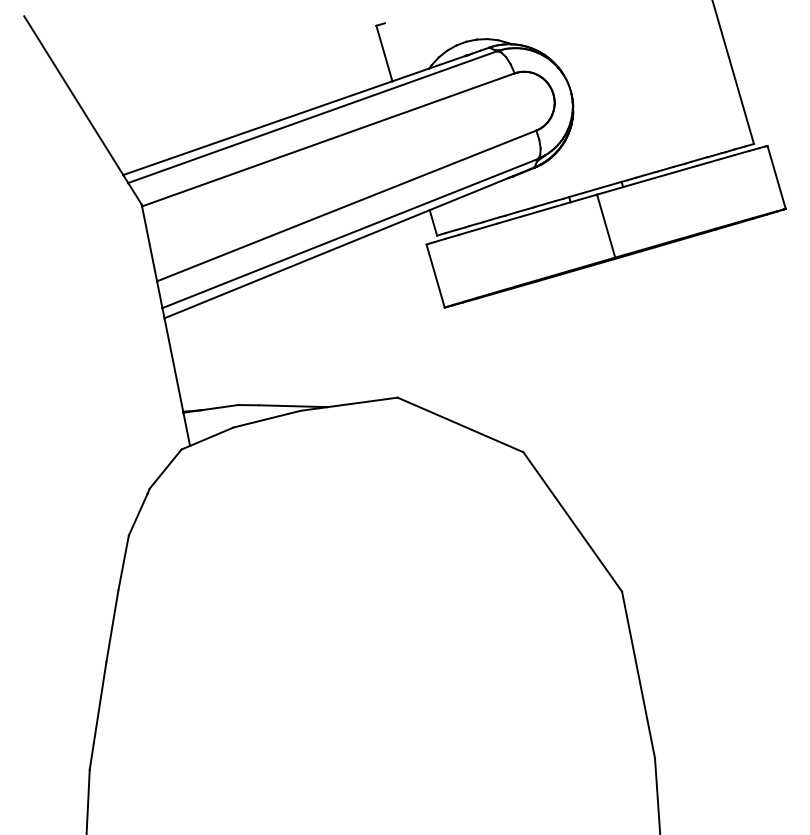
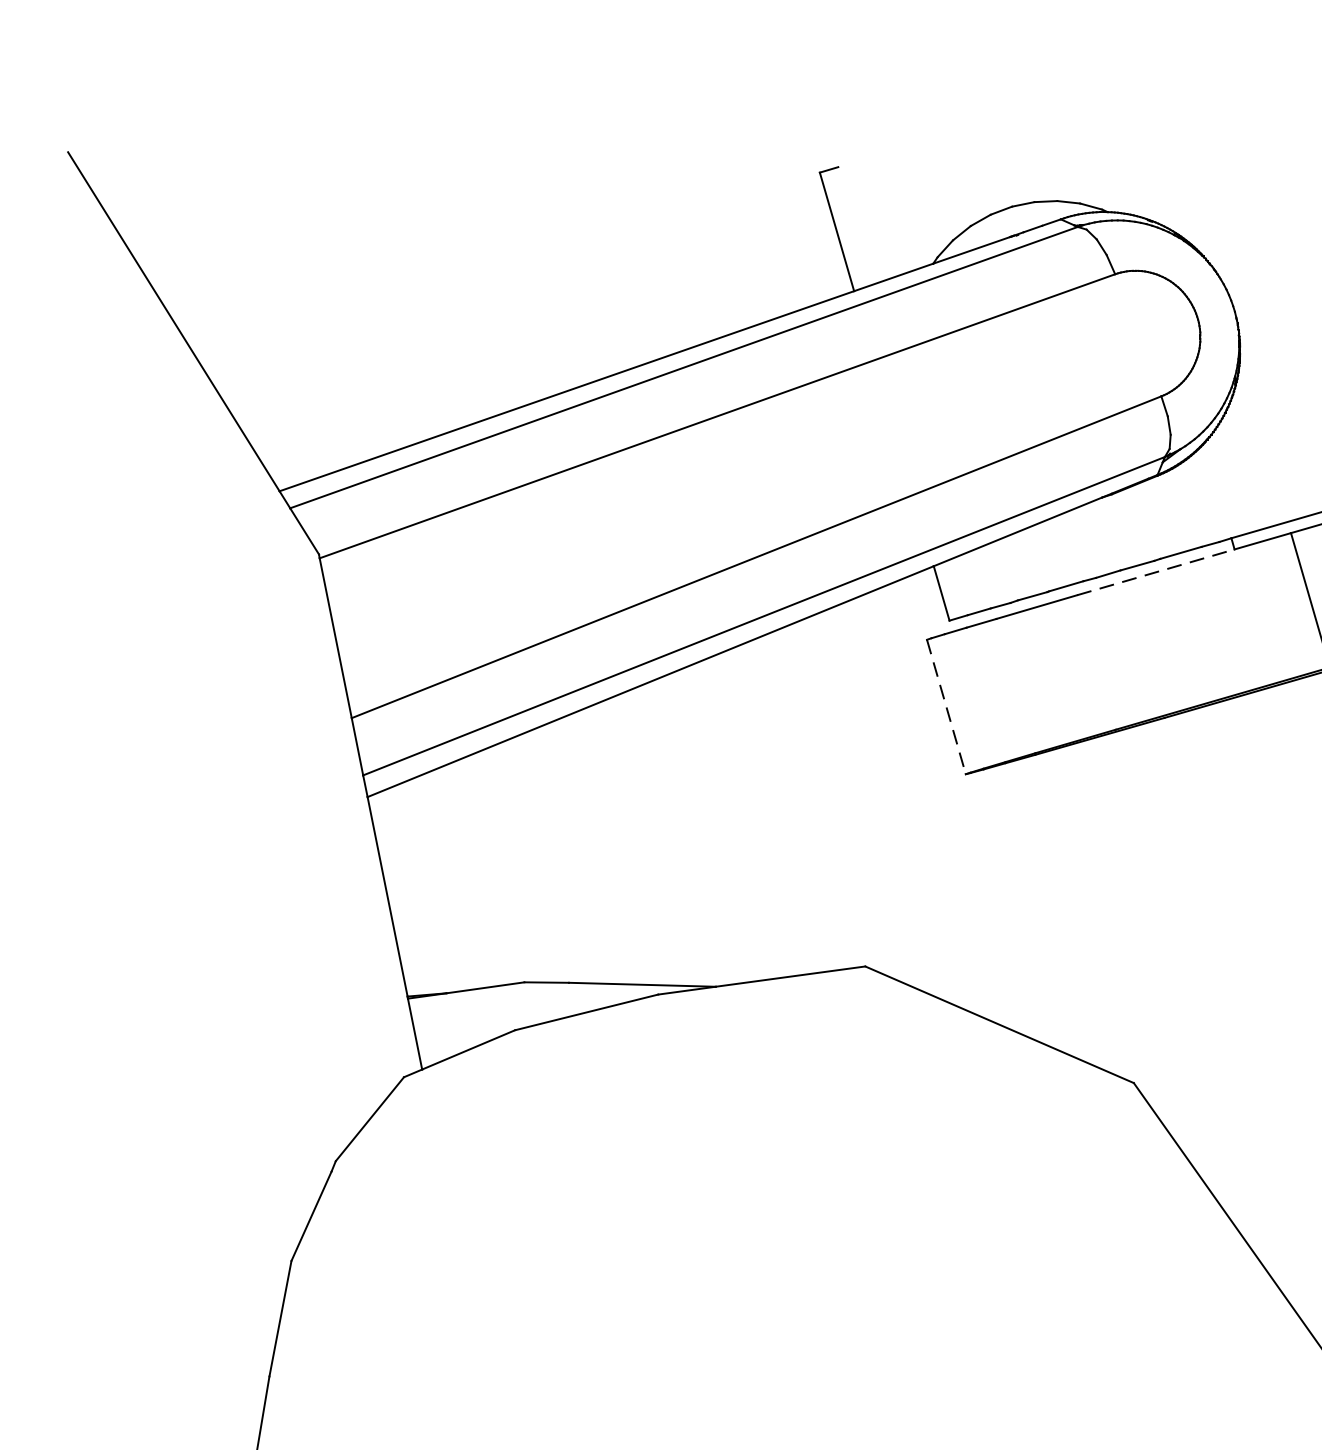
line: (534, 212) -> (1157, 571), solid -> dashed
line: (435, 276) -> (946, 707), solid -> dashed

